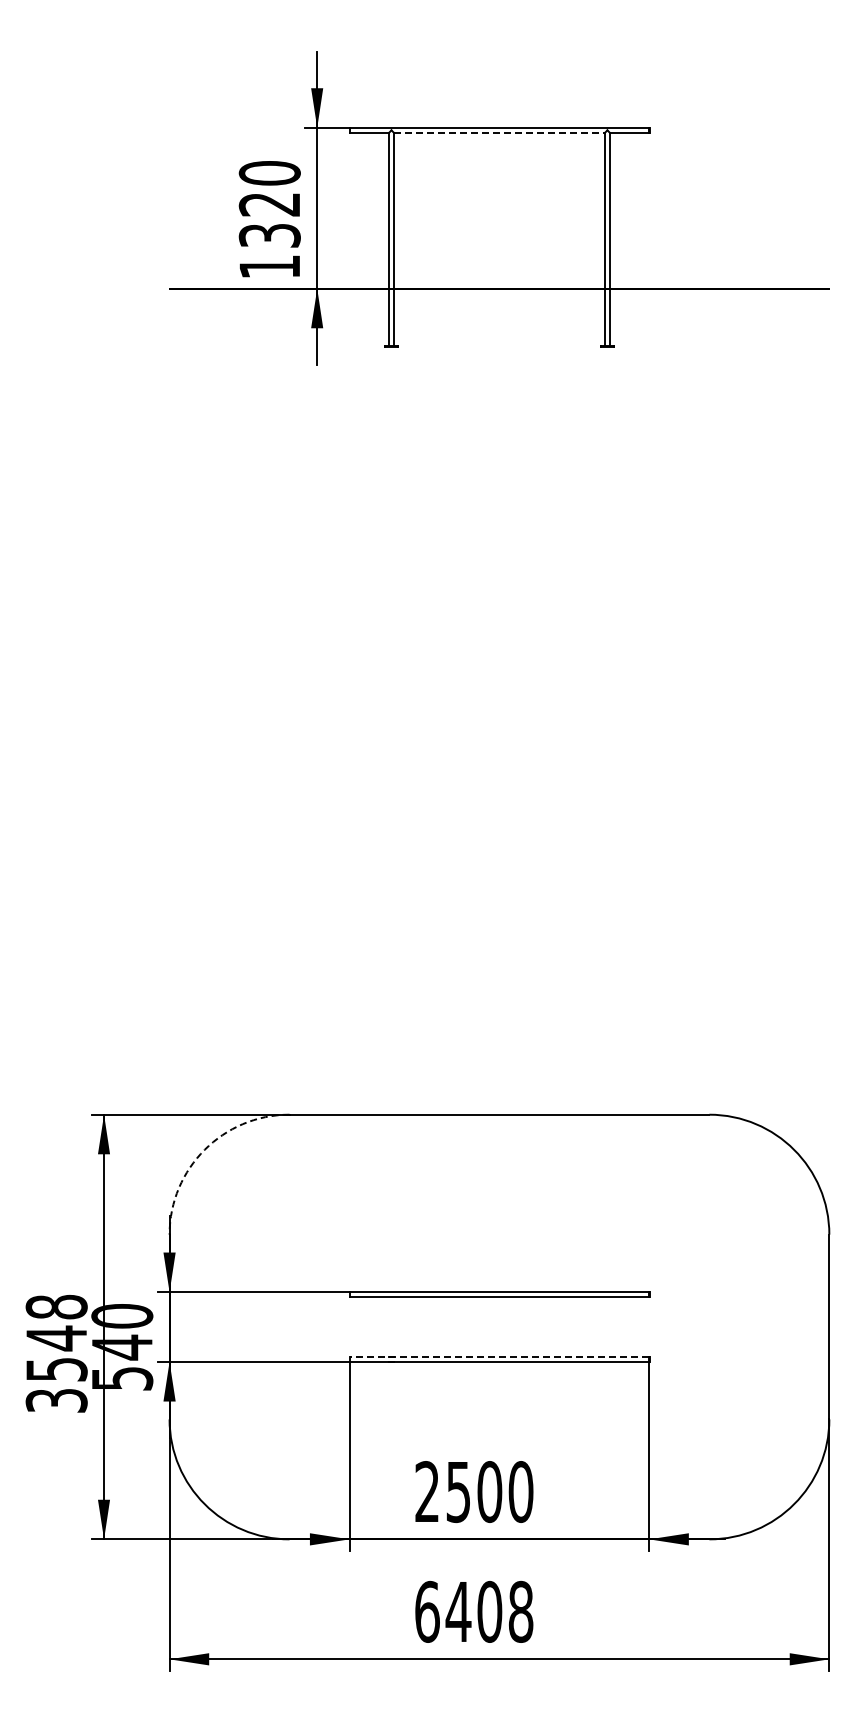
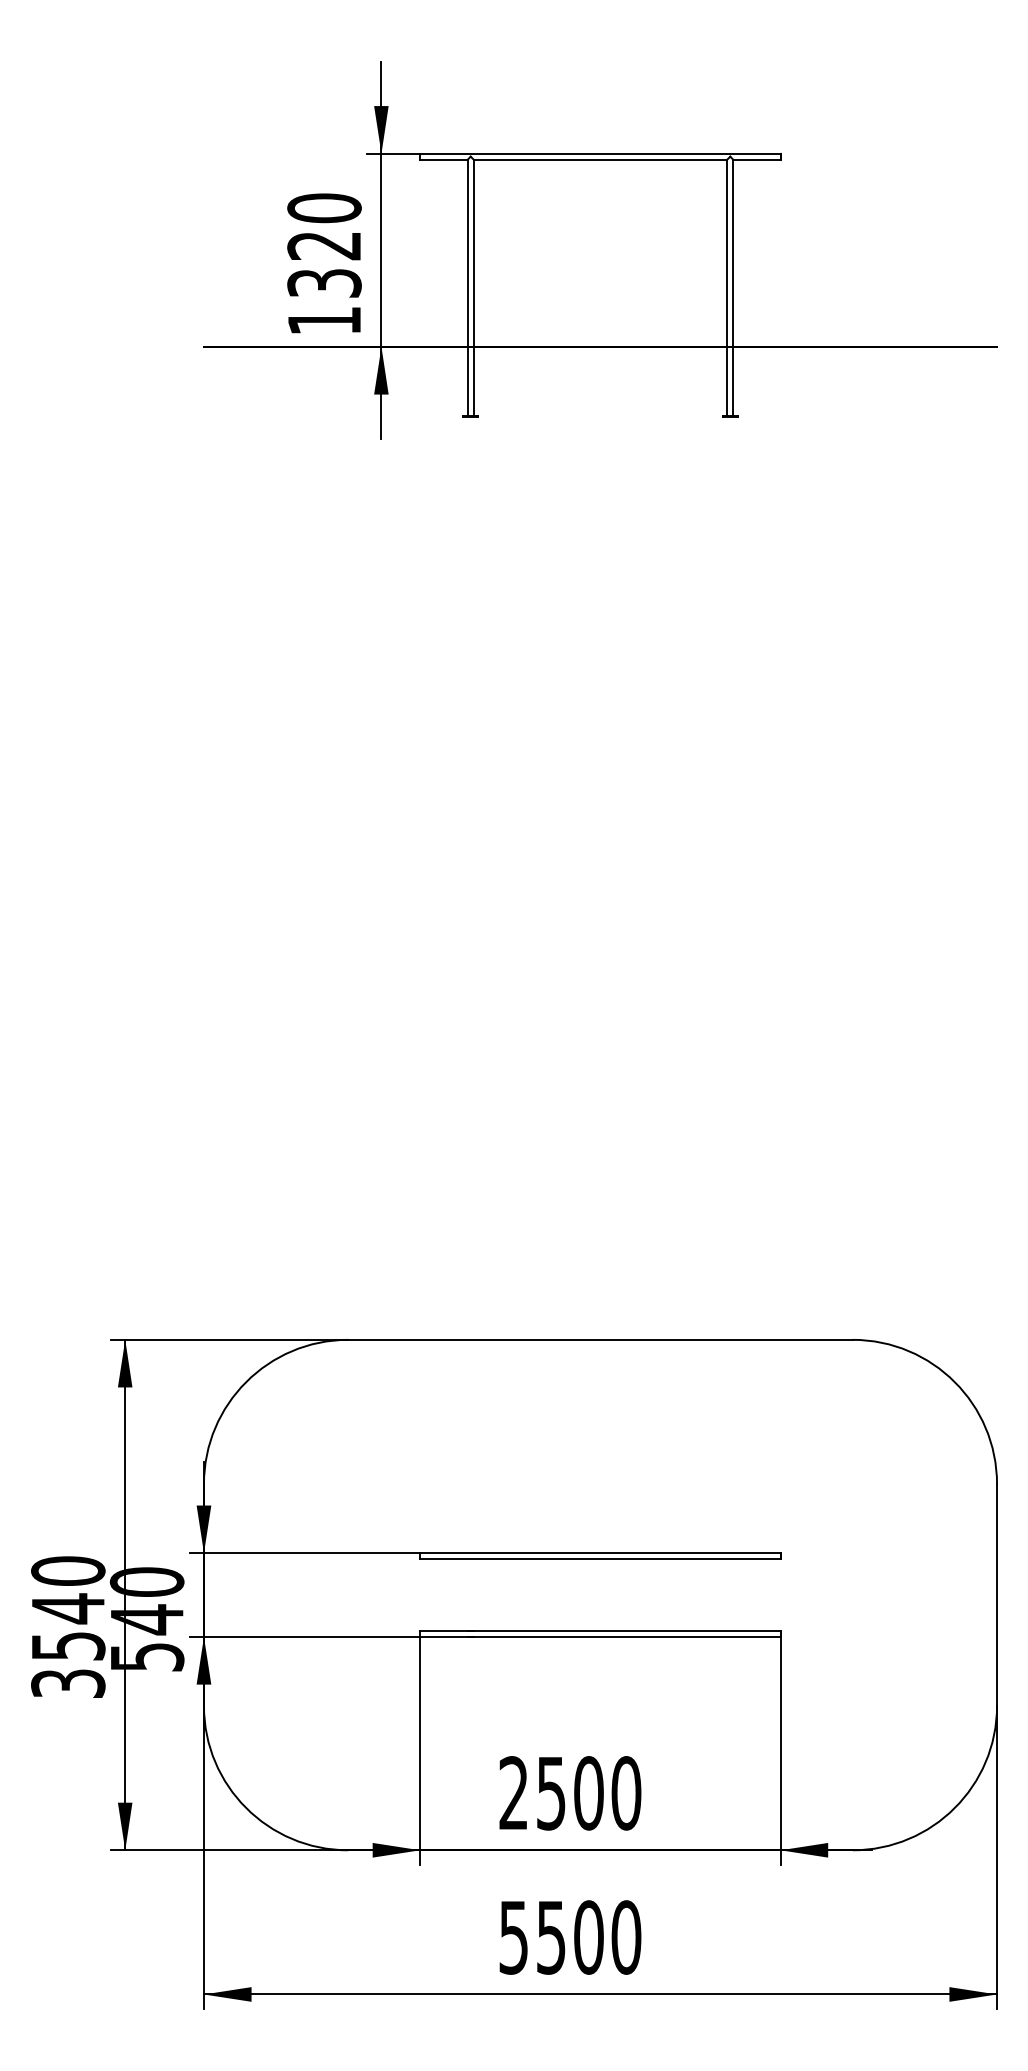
line: (499, 132) -> (600, 159), dashed -> solid
arc: (204, 1149) -> (245, 1381), dashed -> solid
text: (56, 1306) -> (68, 1570), 3548 -> 3540
line: (499, 1356) -> (600, 1630), dashed -> solid
text: (474, 1611) -> (570, 1937), 6408 -> 5500

